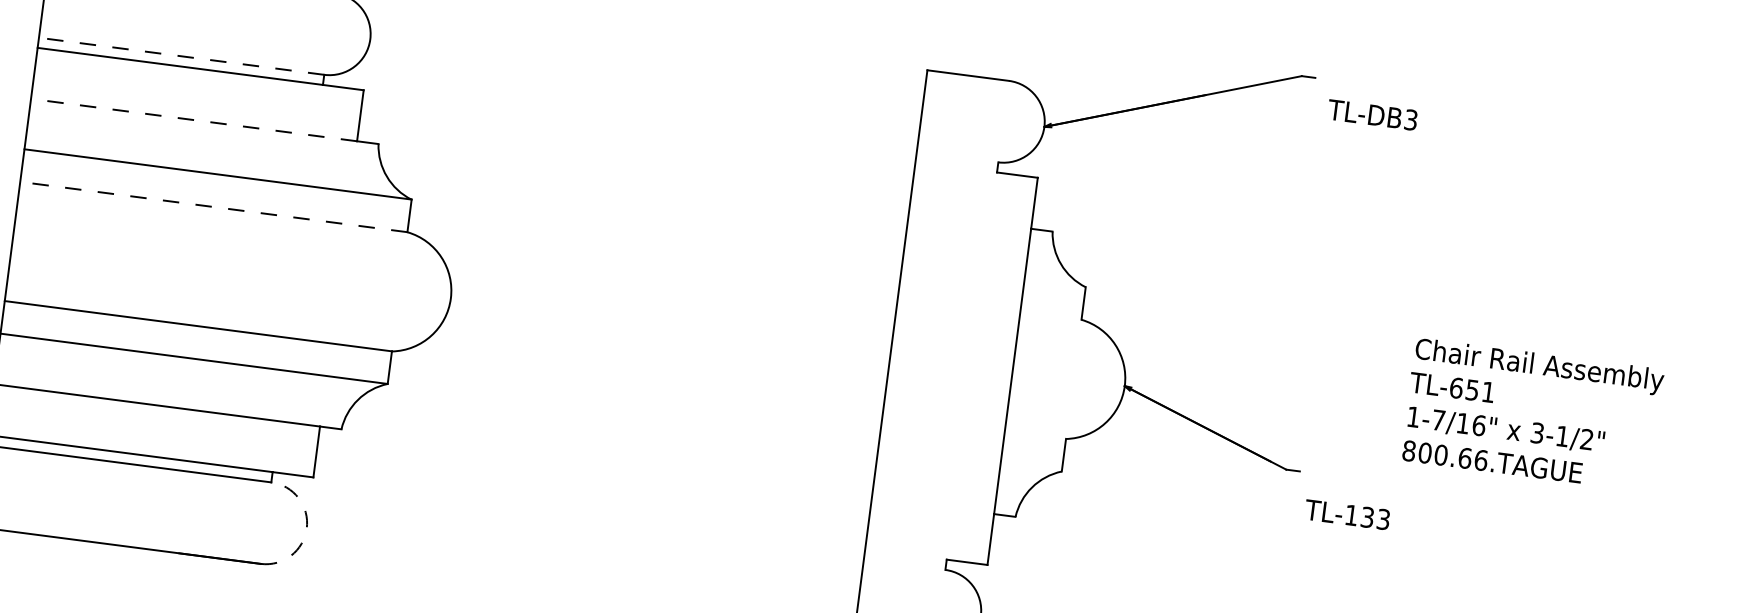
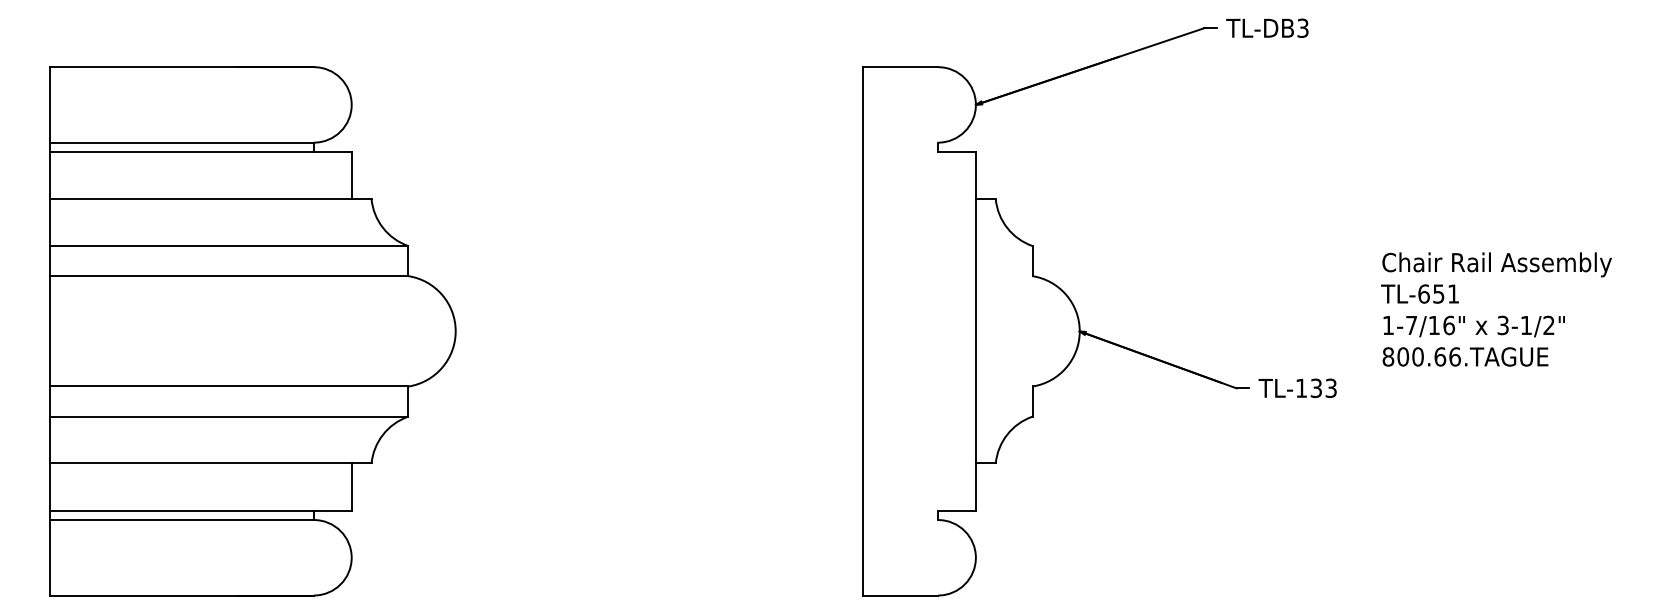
line: (181, 56) -> (181, 142), dashed -> solid
text: (1372, 114) -> (1267, 27), moved
line: (193, 120) -> (200, 199), dashed -> solid
line: (213, 207) -> (228, 276), dashed -> solid
text: (1532, 414) -> (1496, 309), moved
text: (1347, 513) -> (1297, 387), moved
arc: (306, 528) -> (351, 557), dashed -> solid

